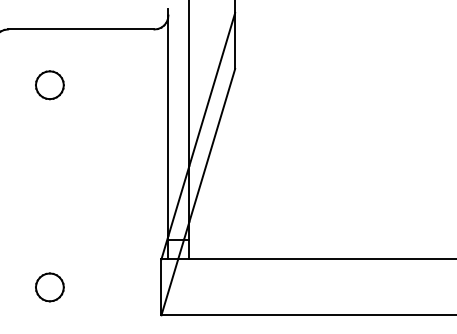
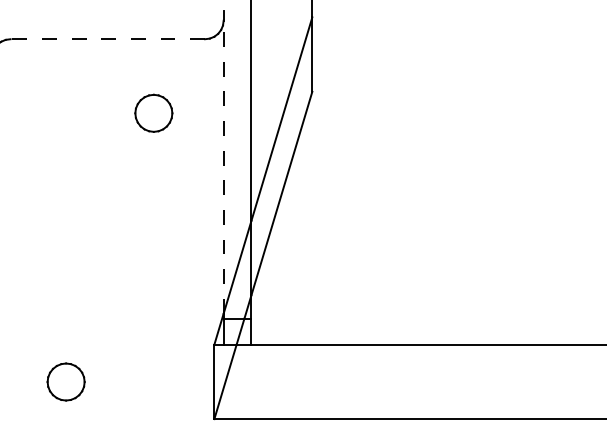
line: (80, 29) -> (106, 39), solid -> dashed
part: (49, 85) -> (153, 113), moved
line: (168, 125) -> (223, 166), solid -> dashed

